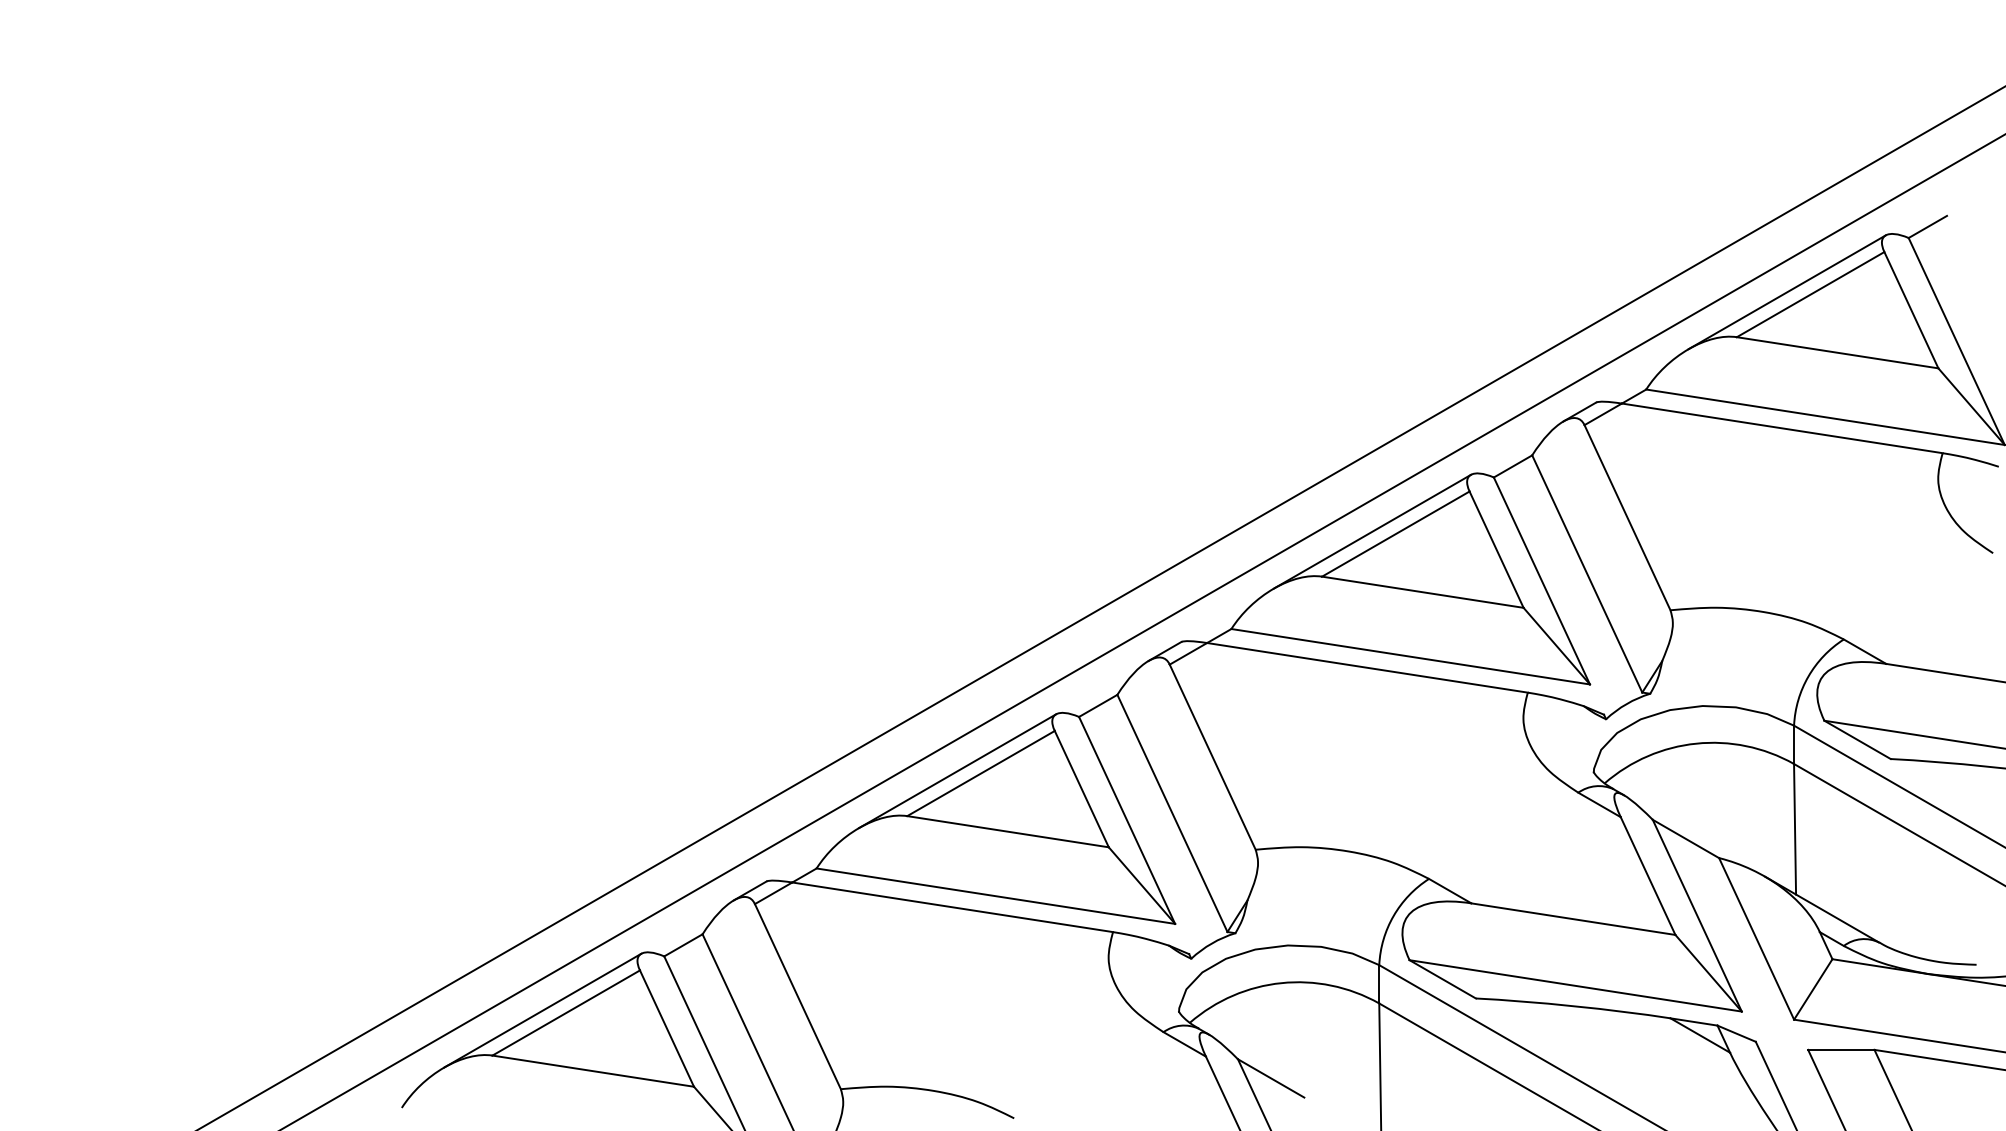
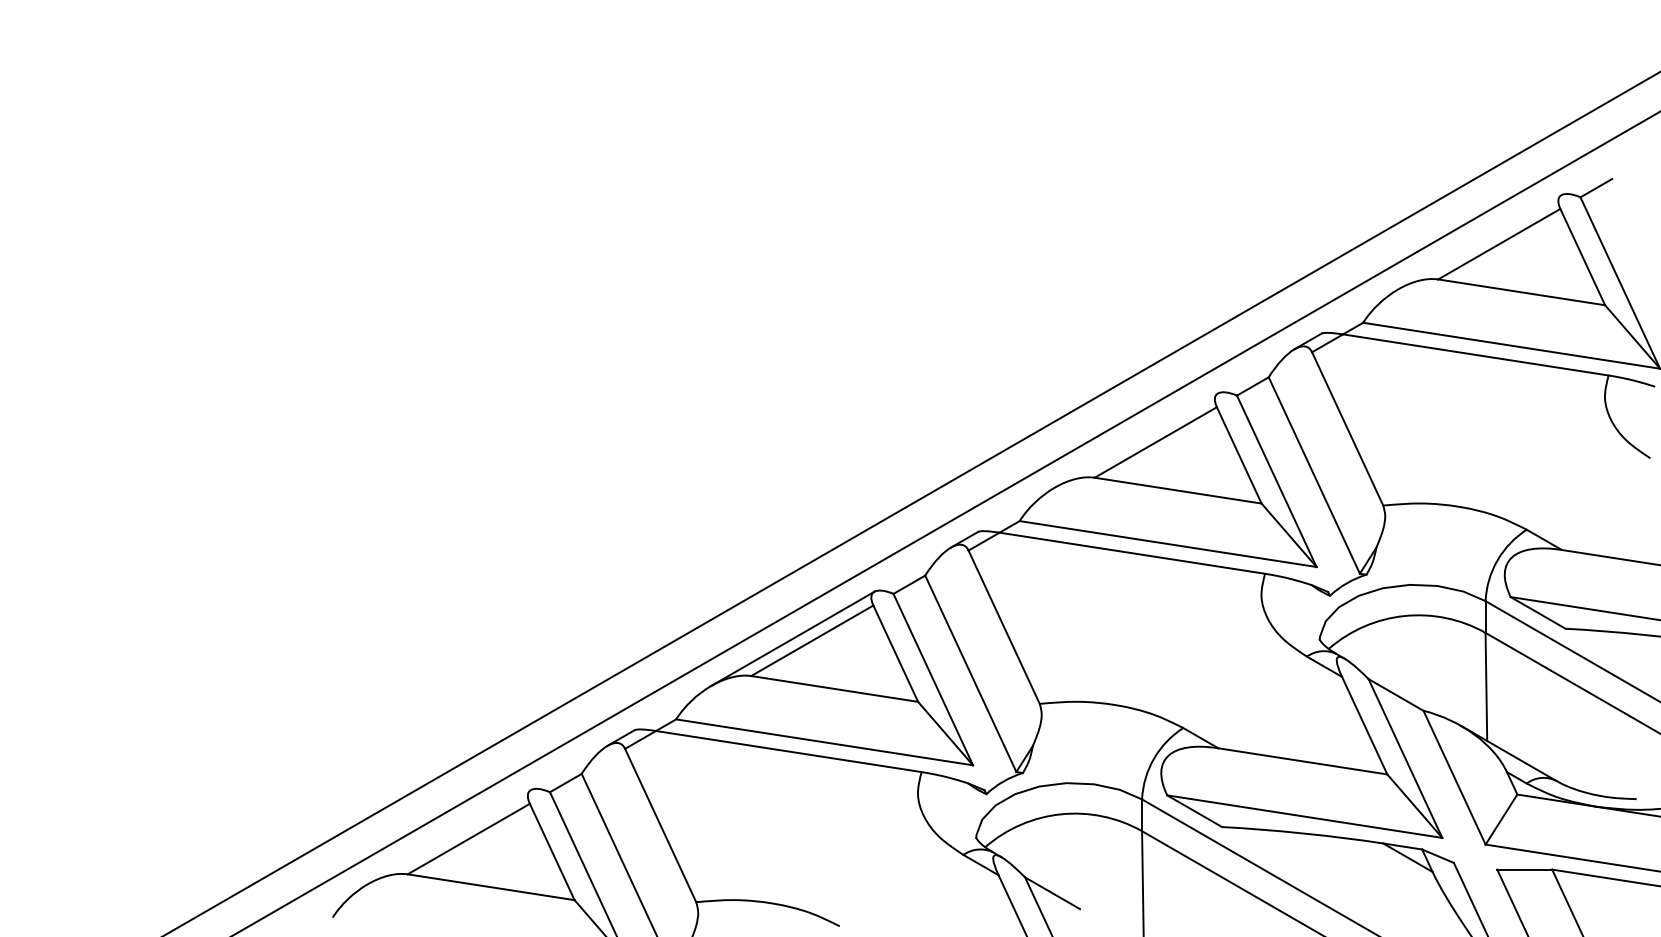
line: (1786, 292) -> (1479, 242), removed
line: (1371, 531) -> (1135, 440), removed
line: (542, 1010) -> (449, 837), removed

